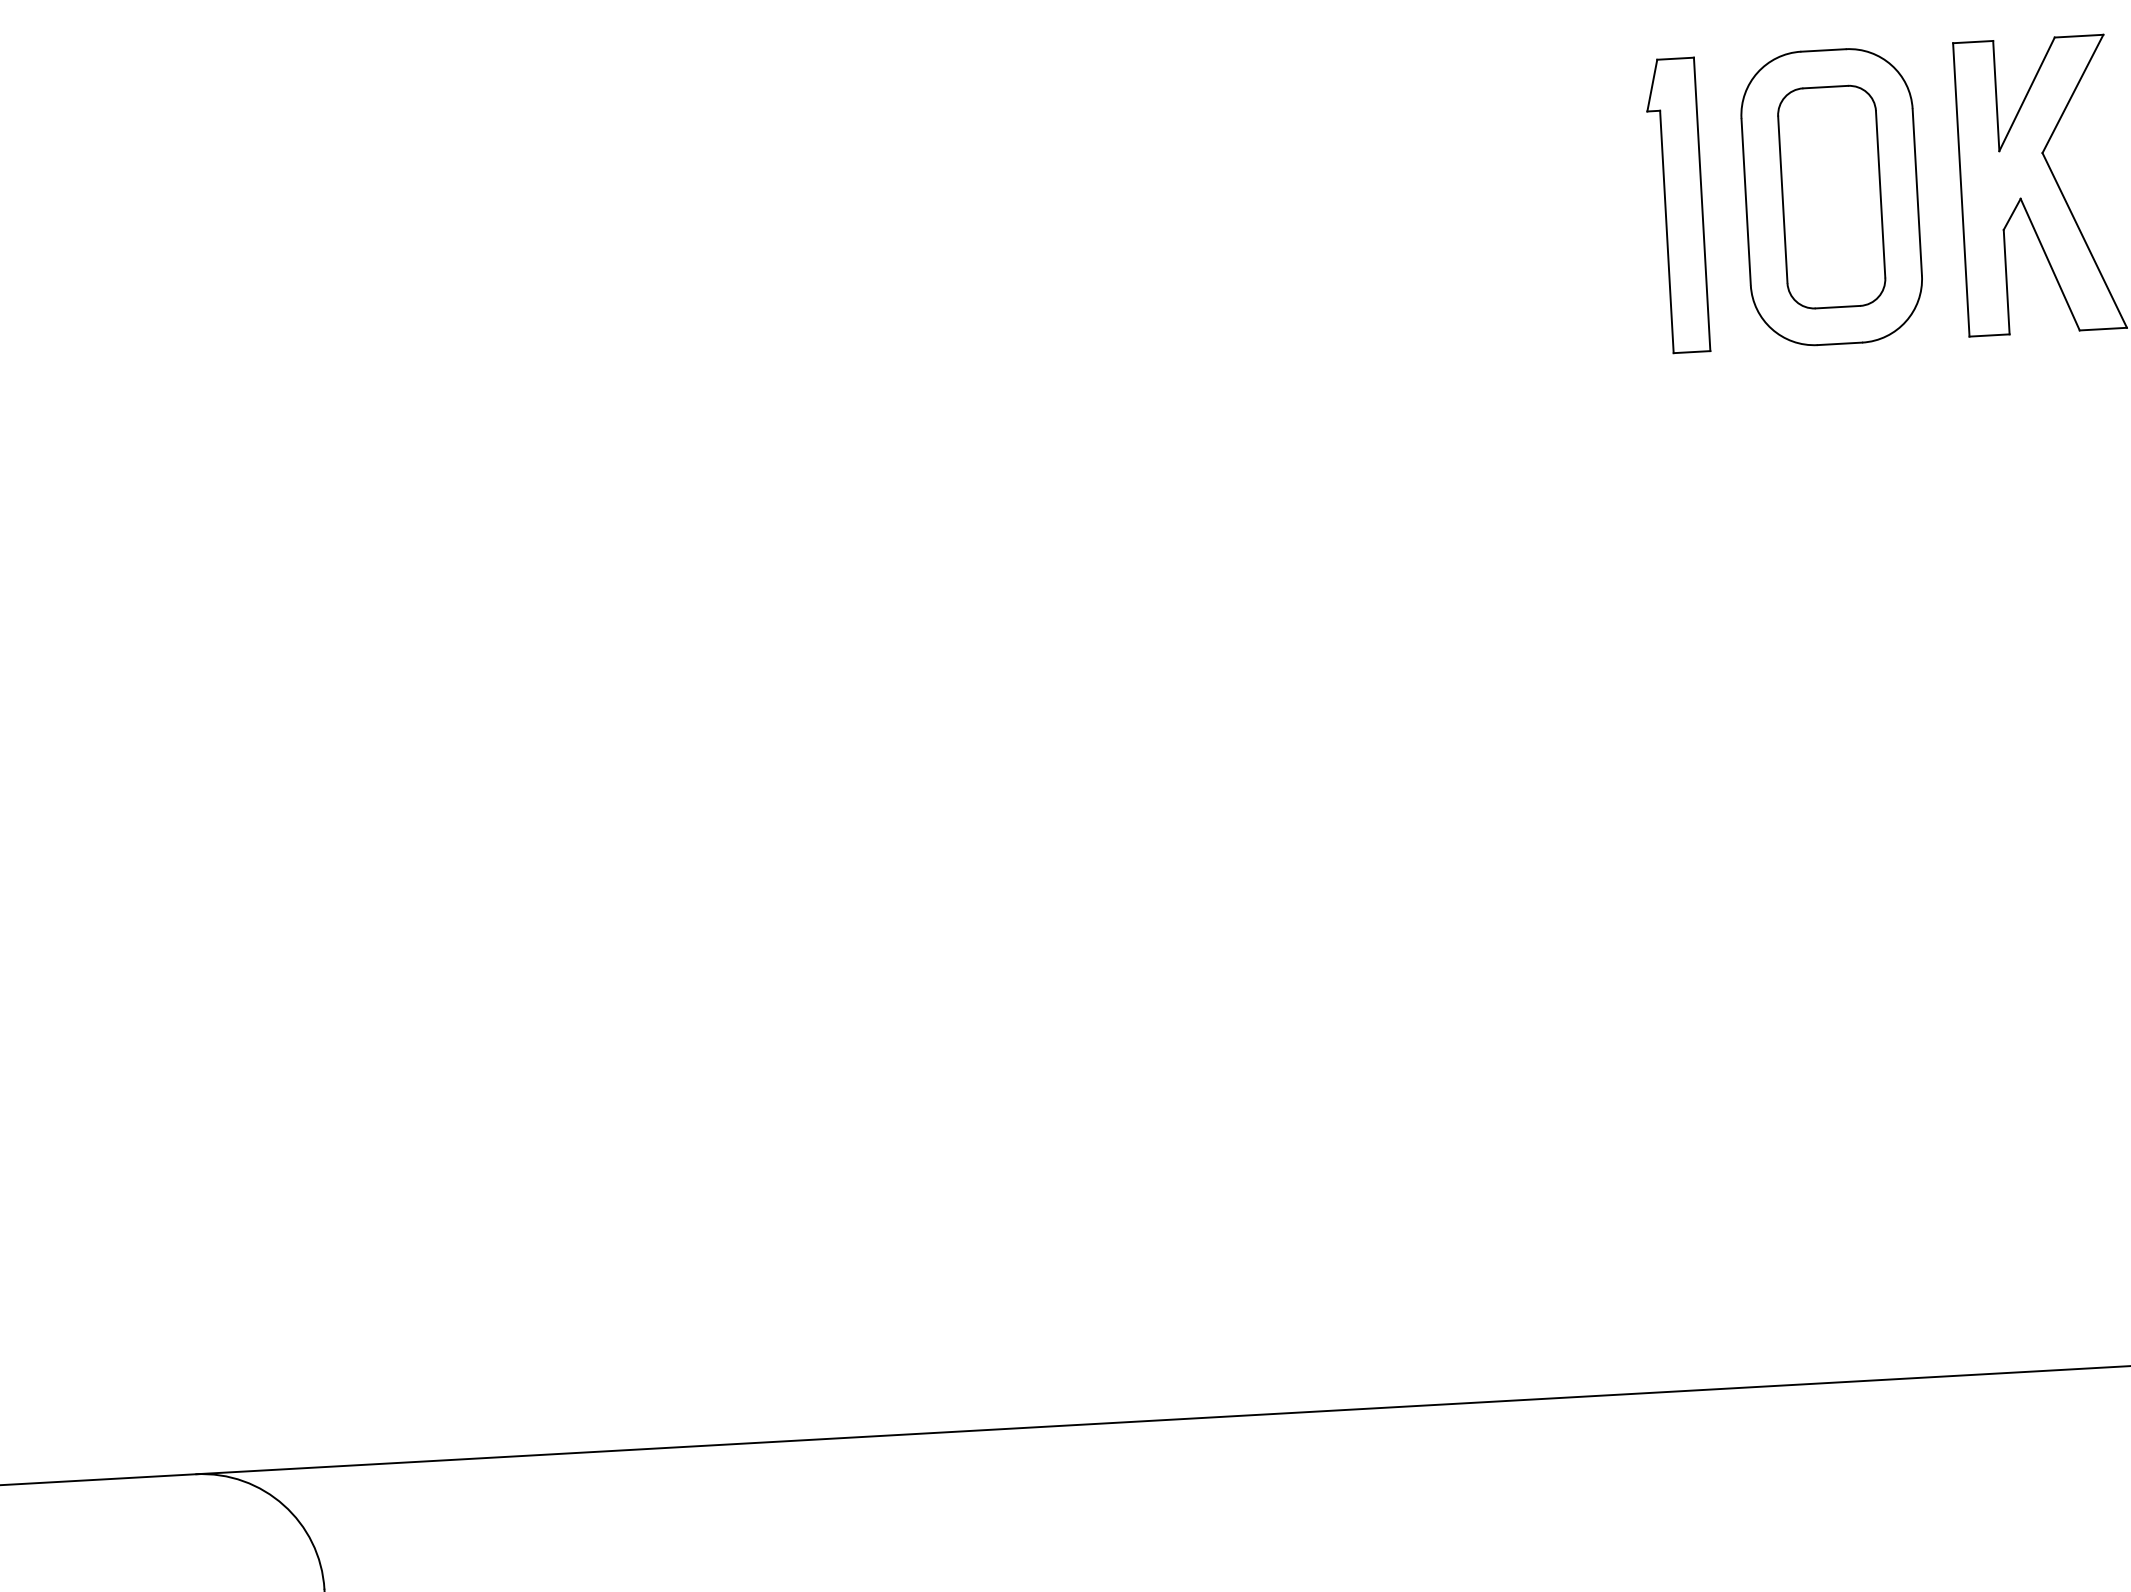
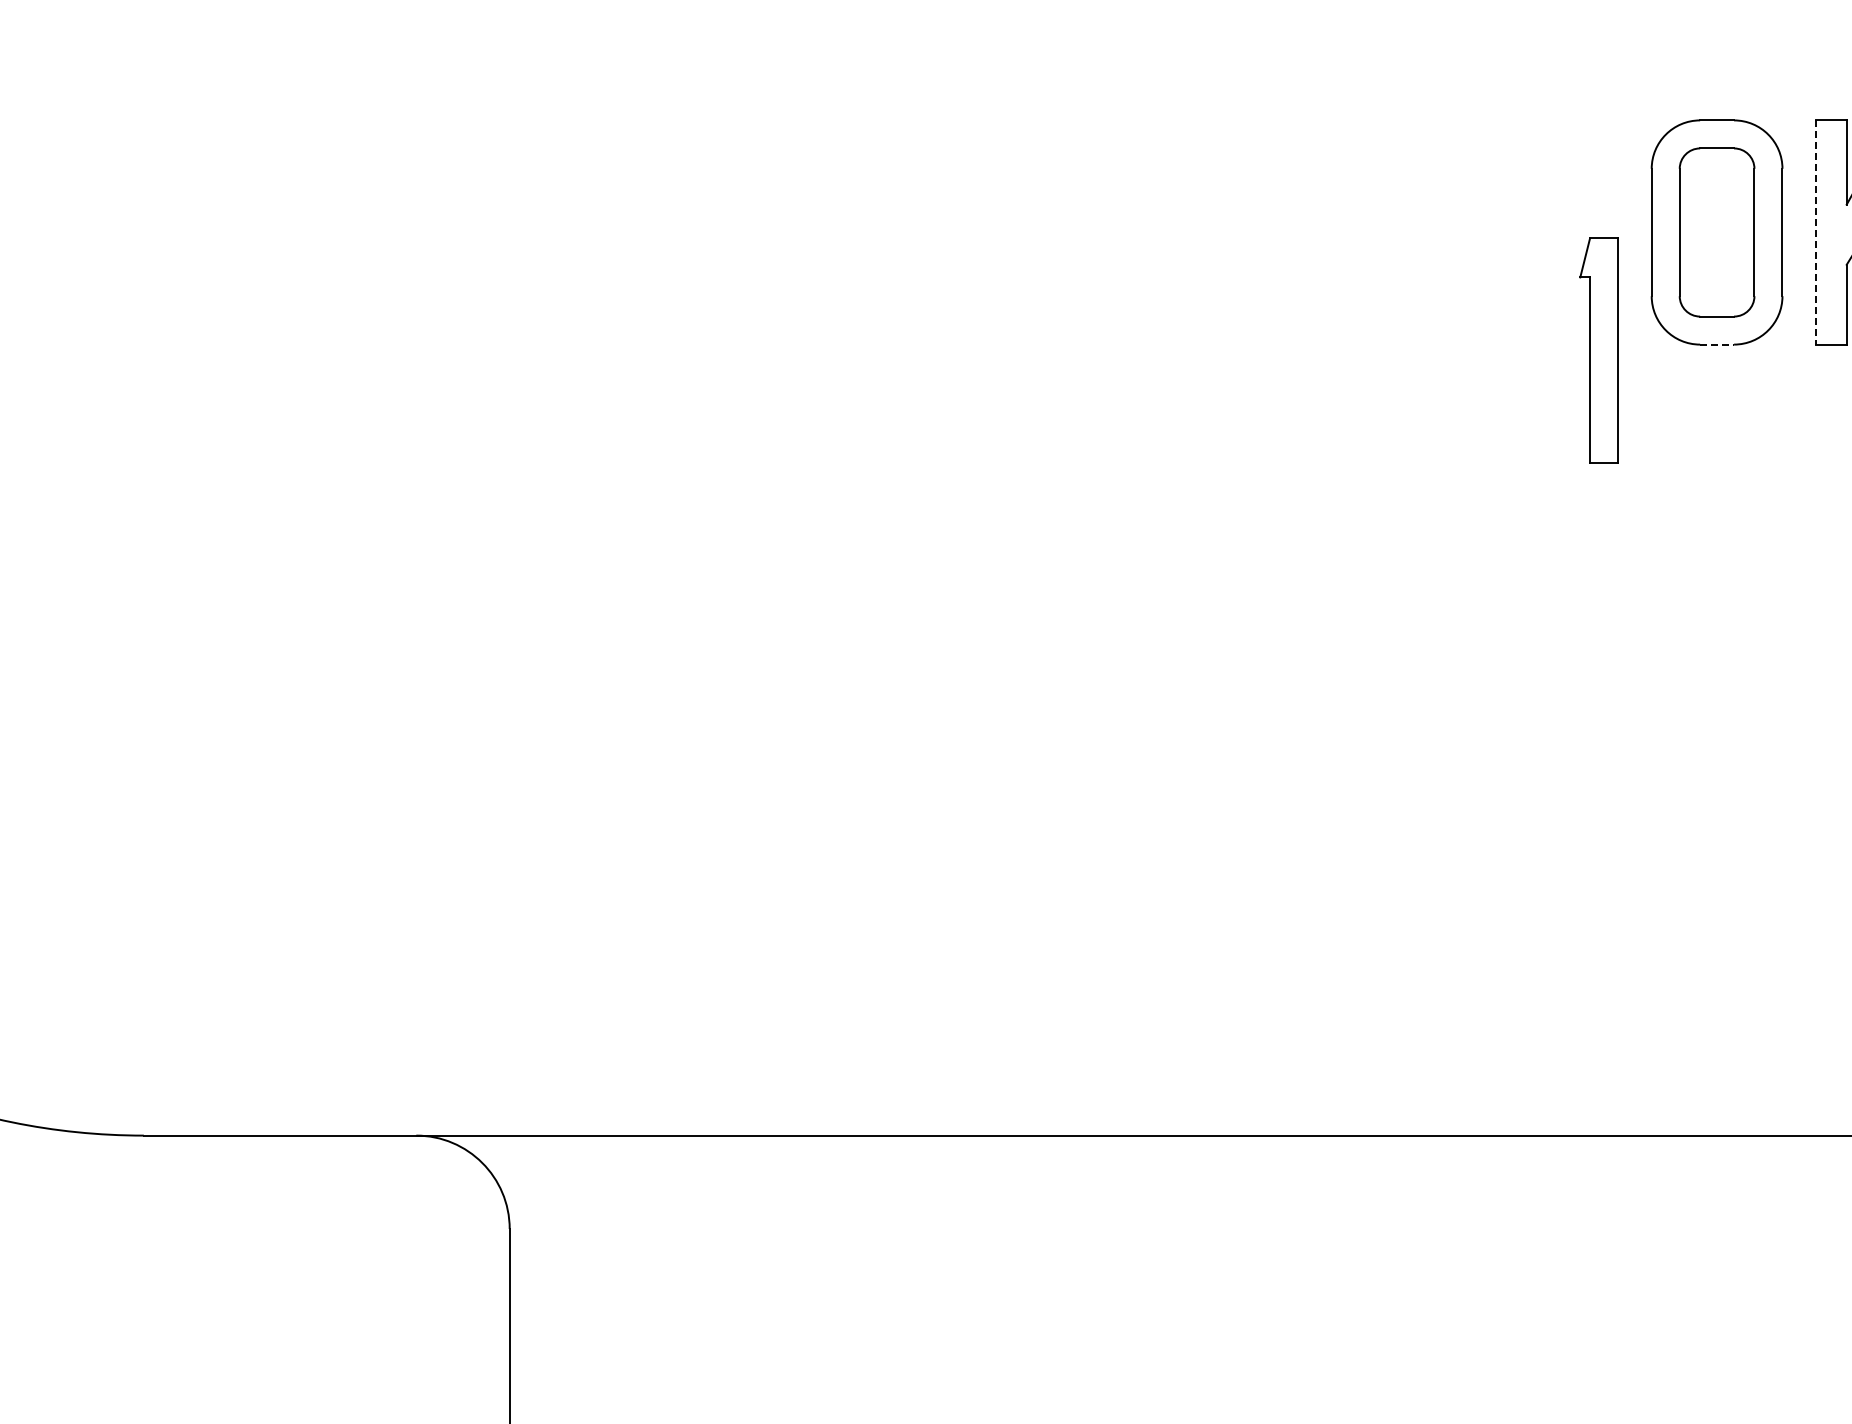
line: (1961, 191) -> (1816, 233), solid -> dashed
part: (1676, 205) -> (1598, 350), moved
line: (1840, 343) -> (1717, 344), solid -> dashed

